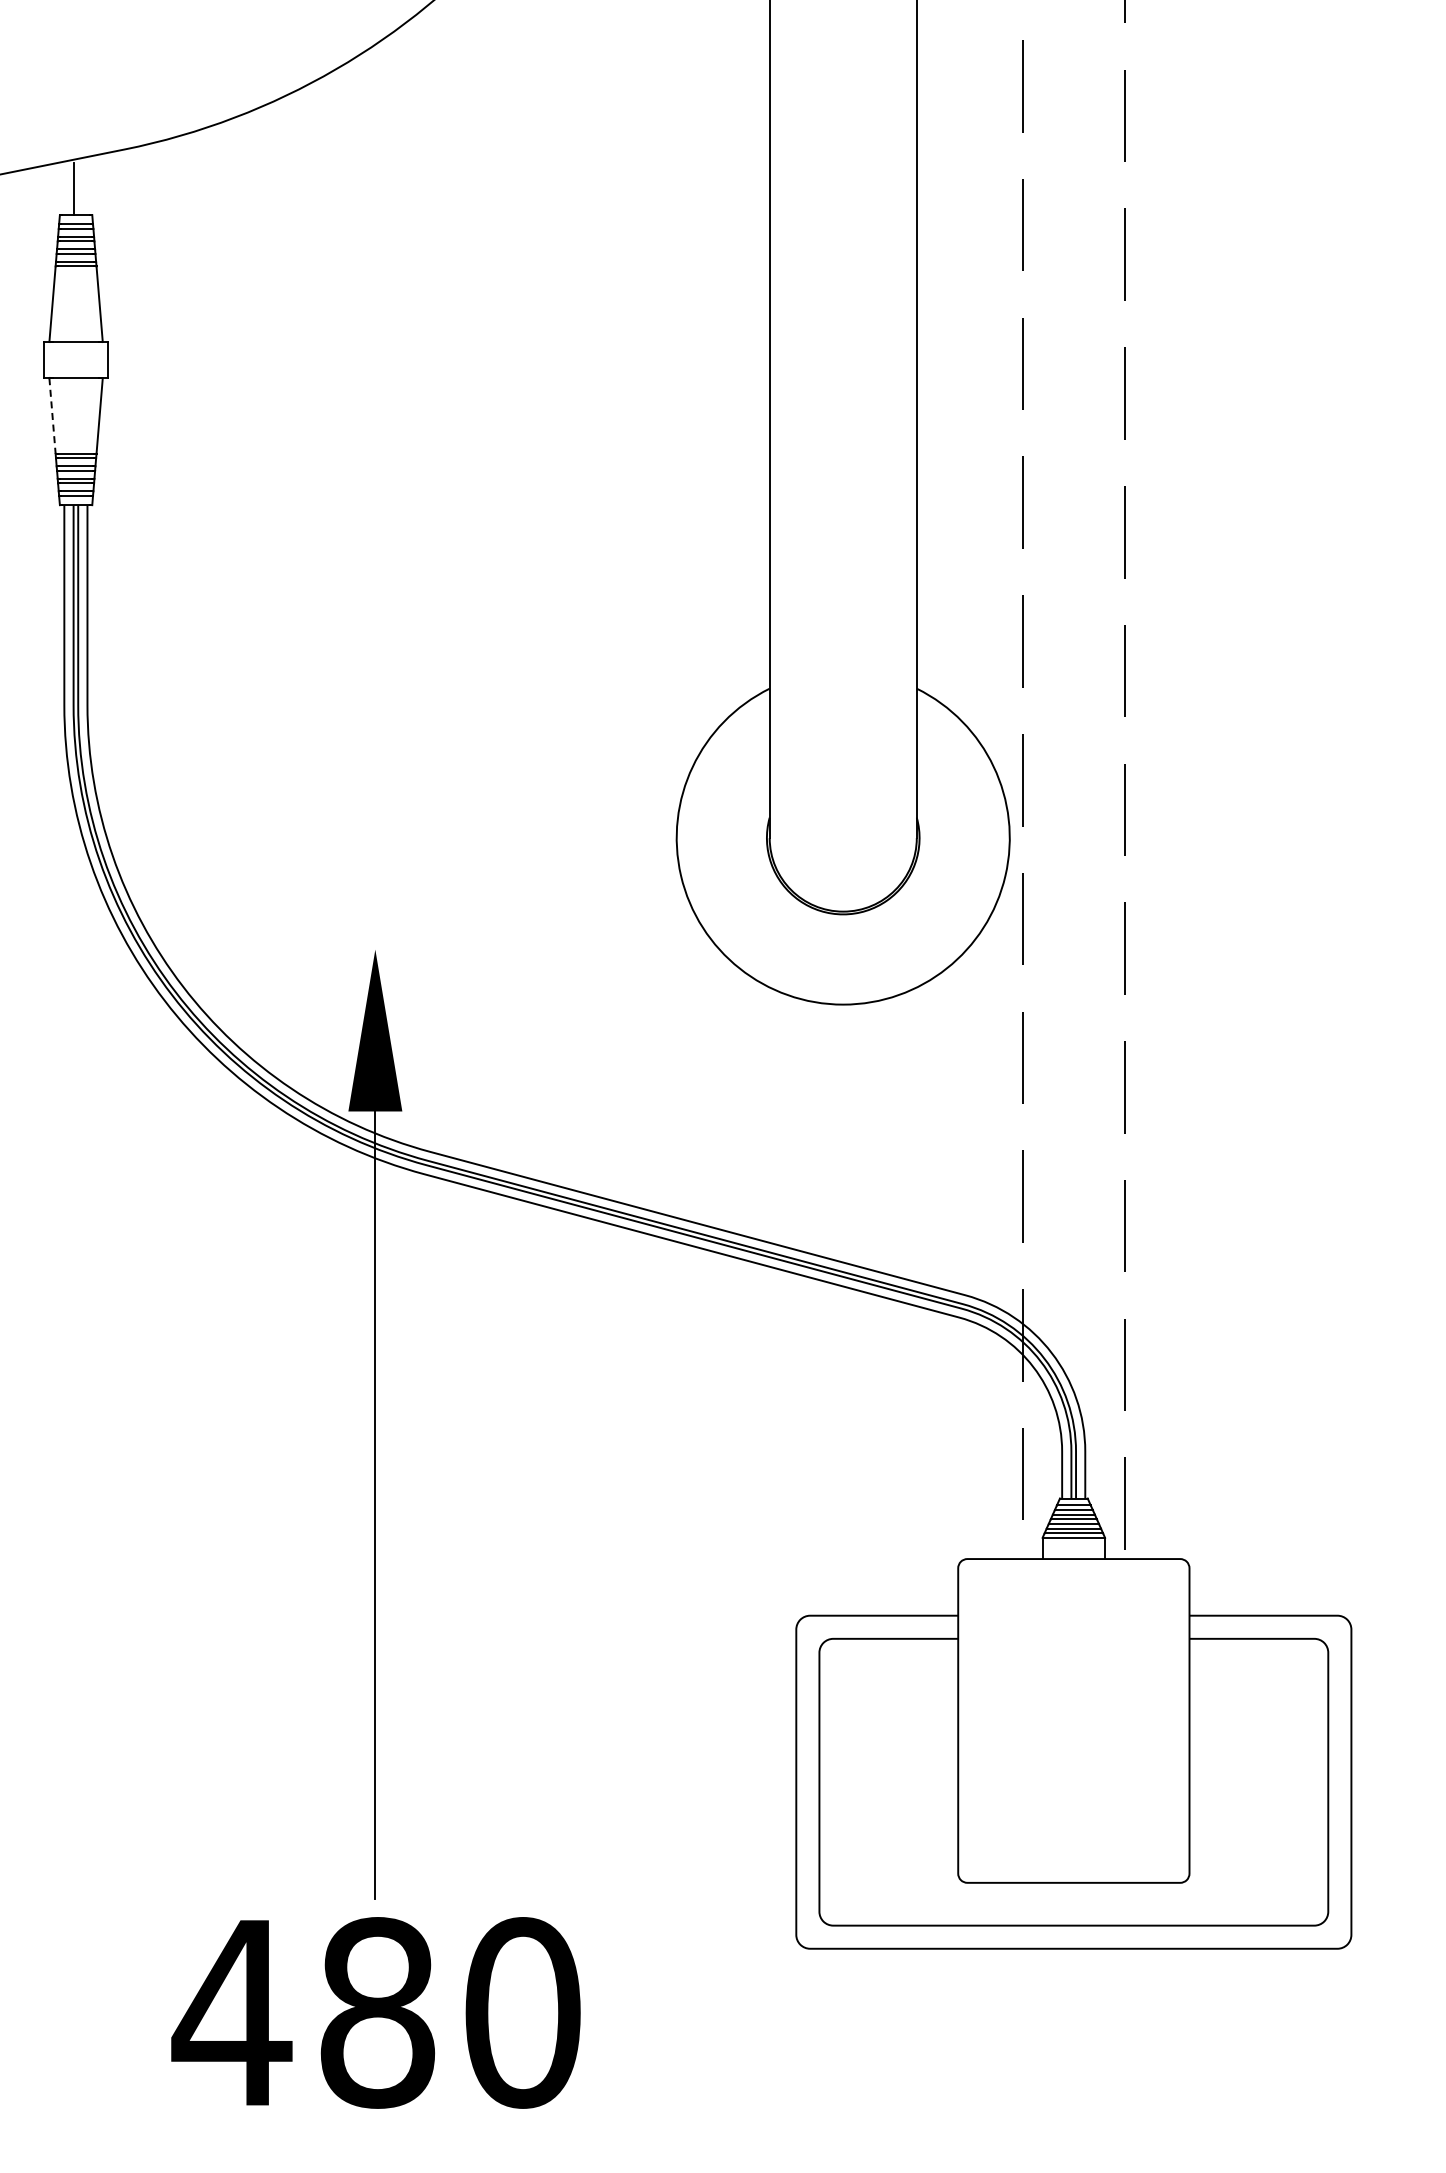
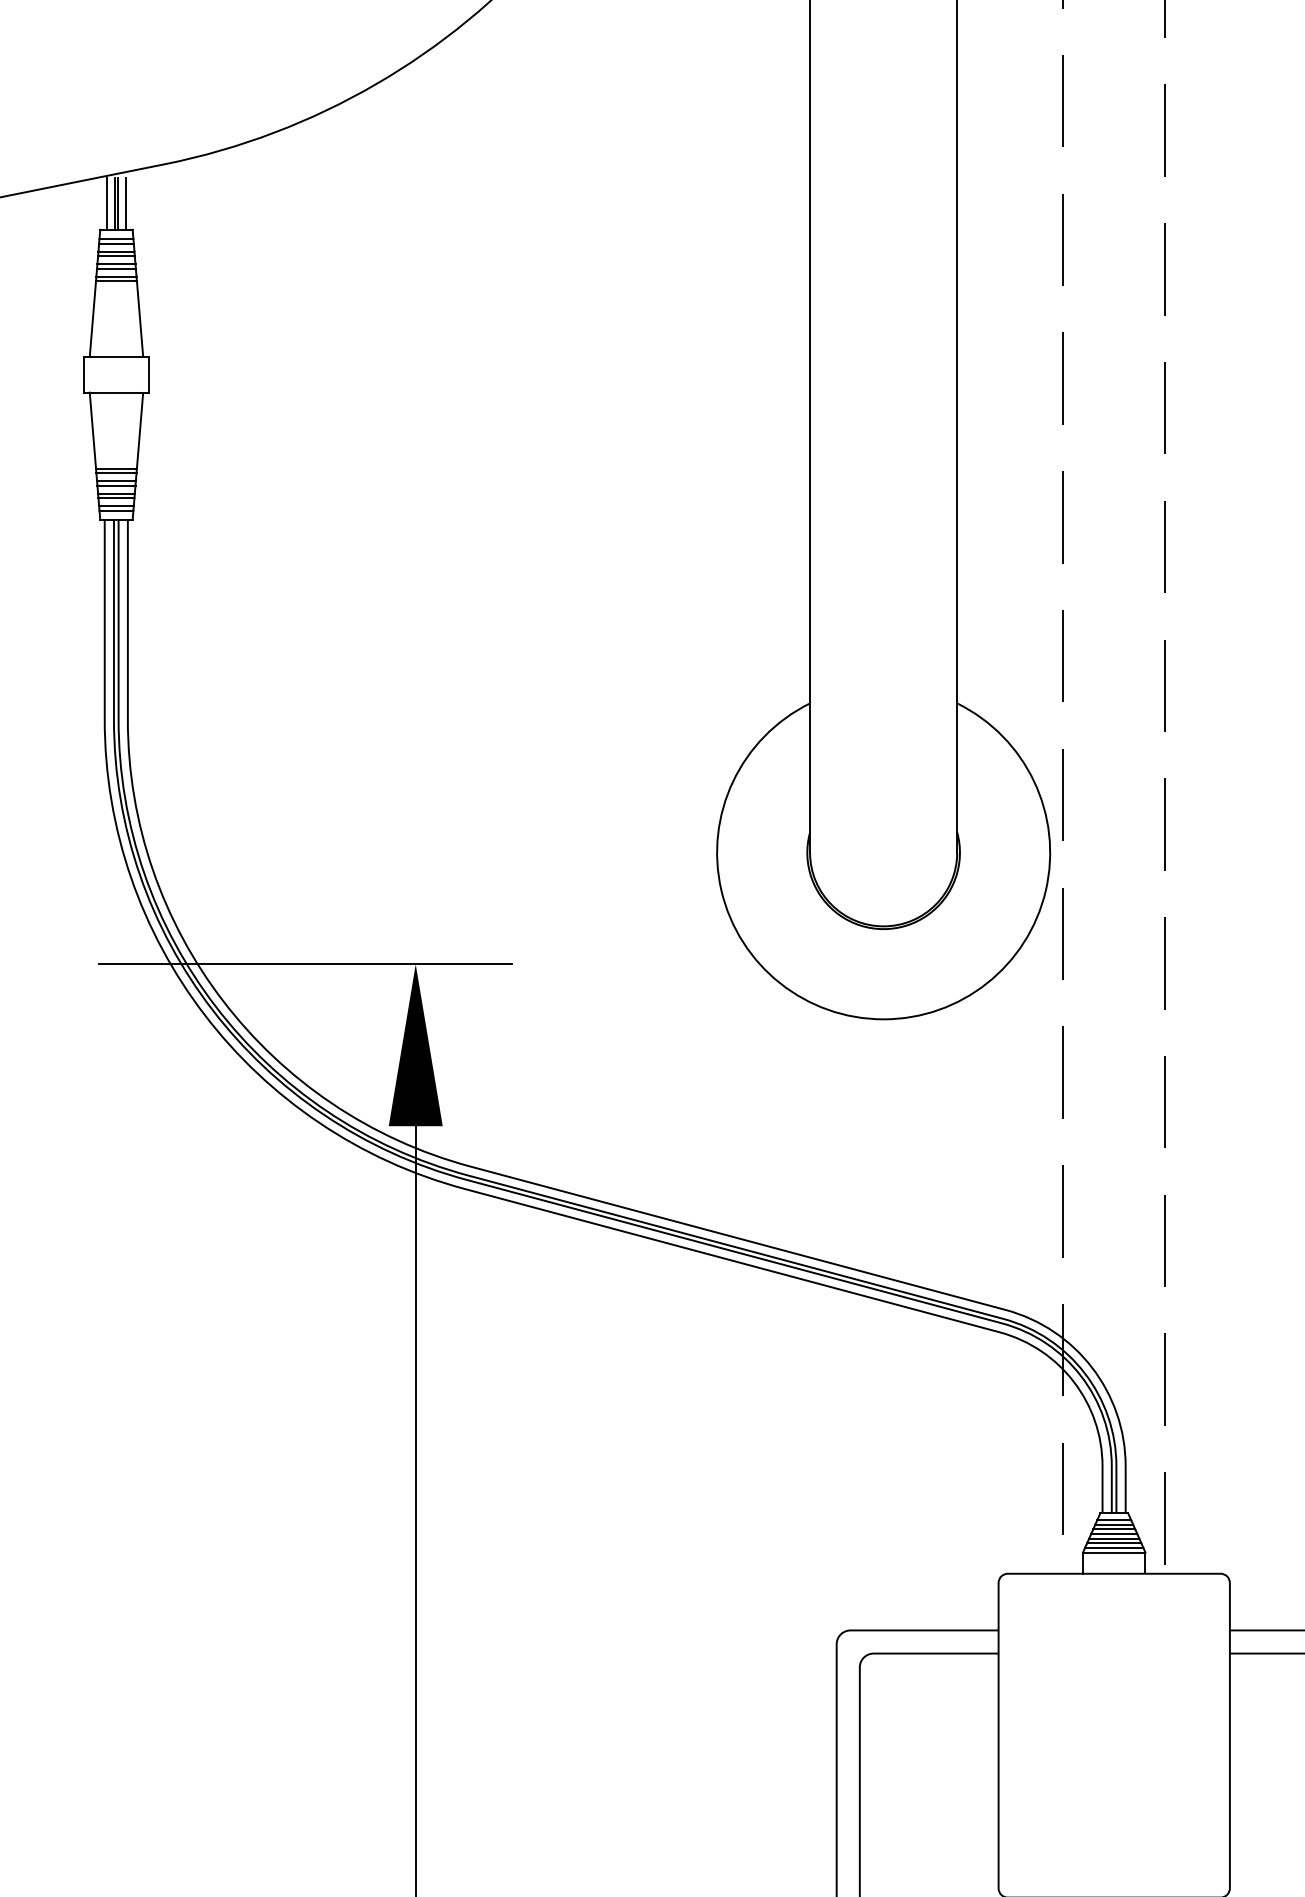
line: (66, 189) -> (106, 204), added
line: (77, 189) -> (117, 204), added
line: (85, 189) -> (125, 204), added
line: (52, 416) -> (92, 431), dashed -> solid
line: (264, 949) -> (304, 964), added

